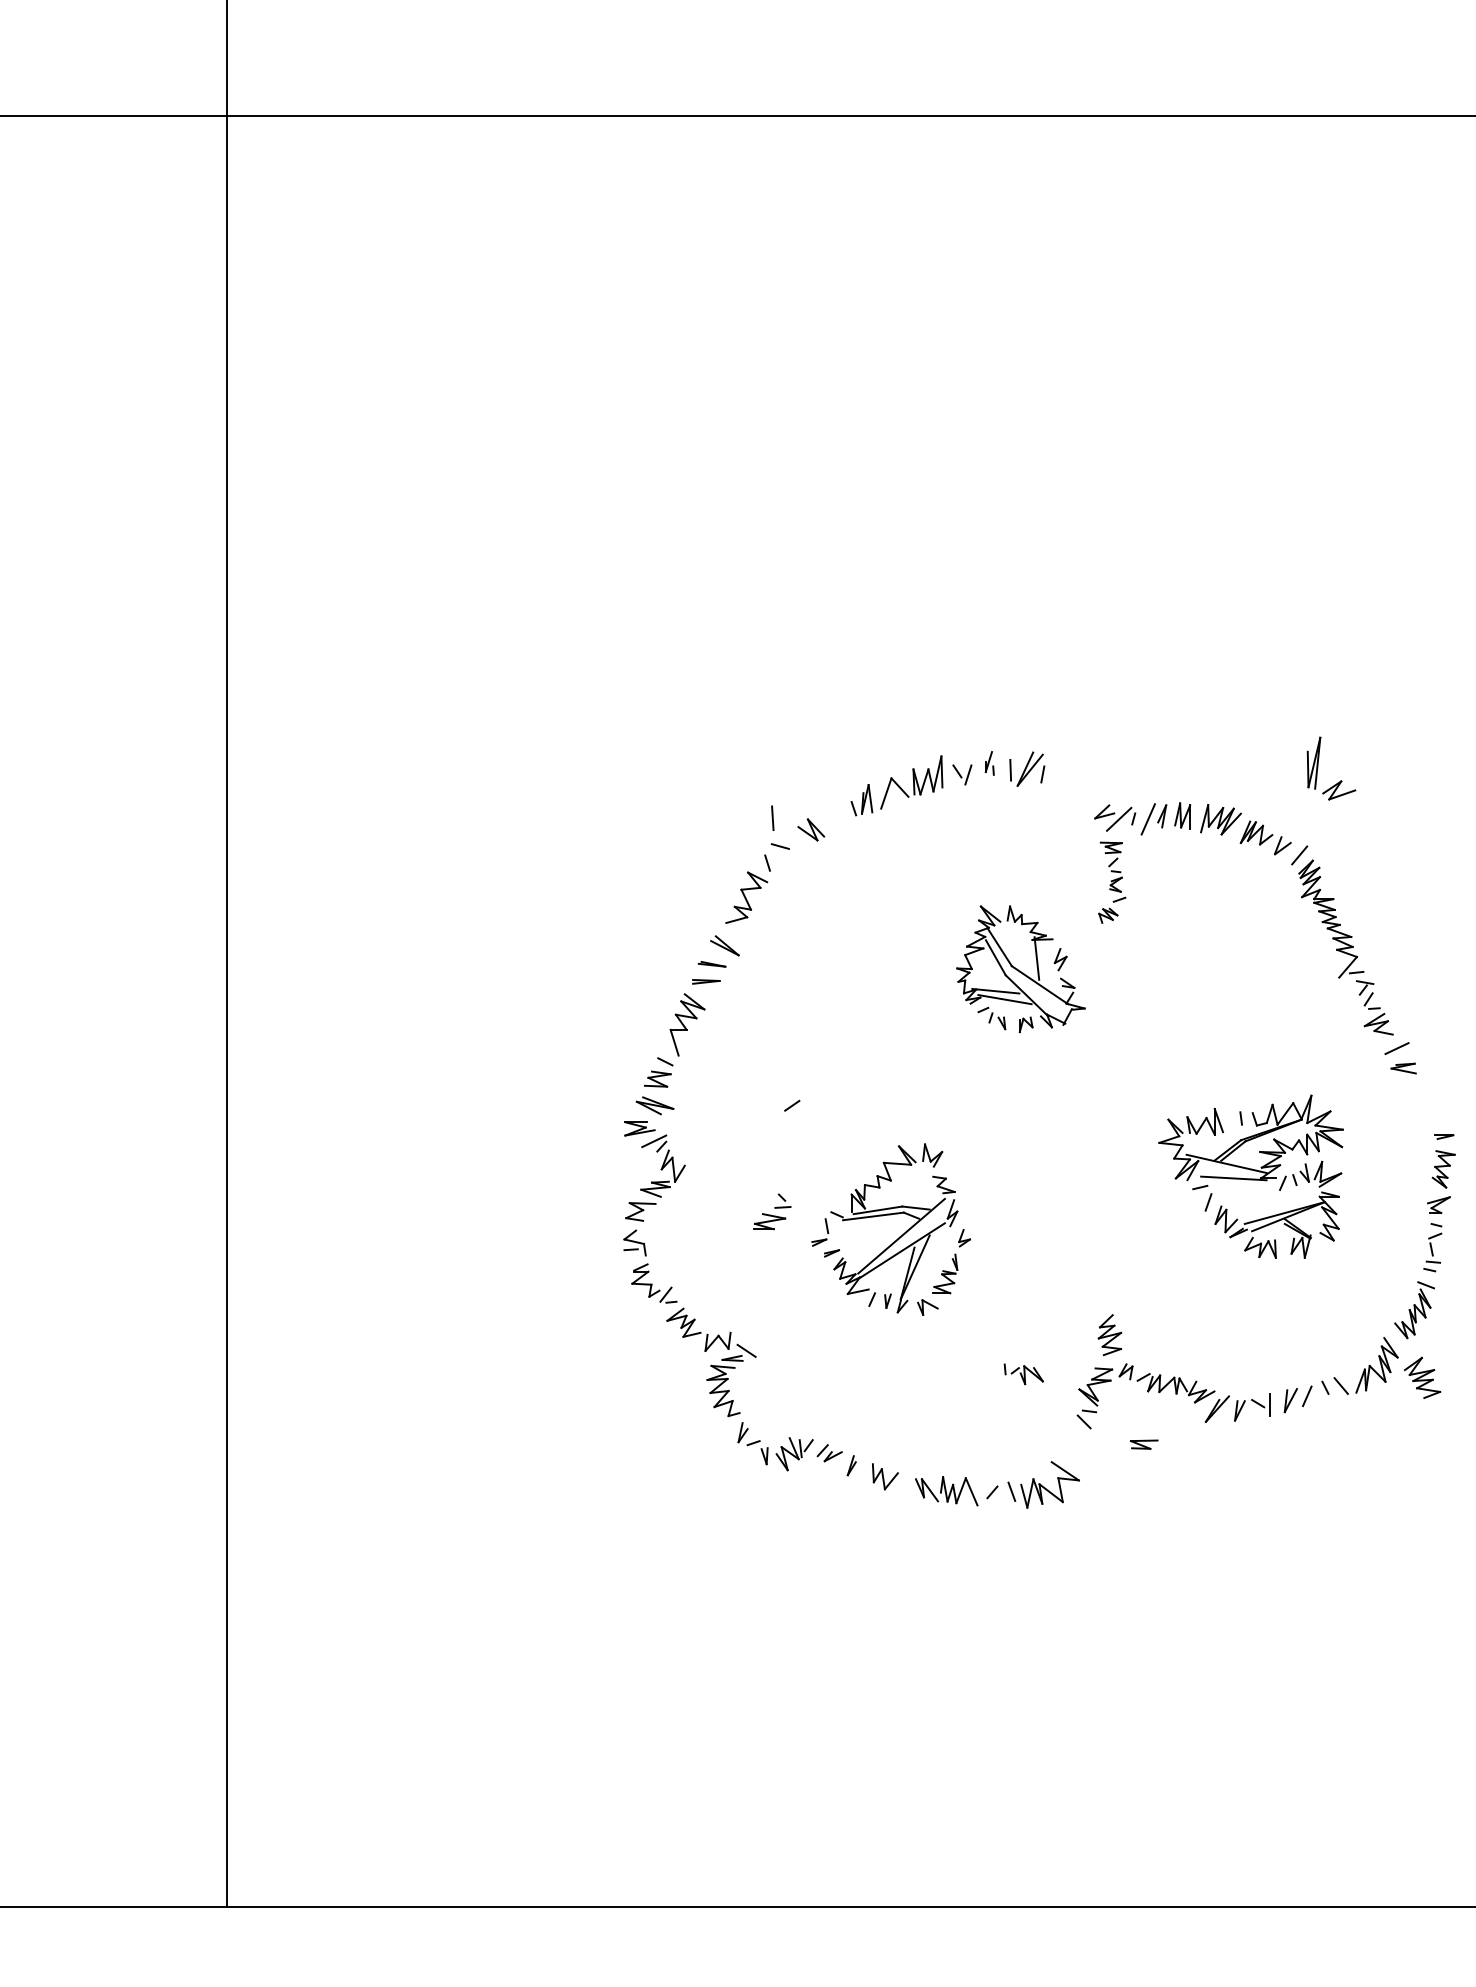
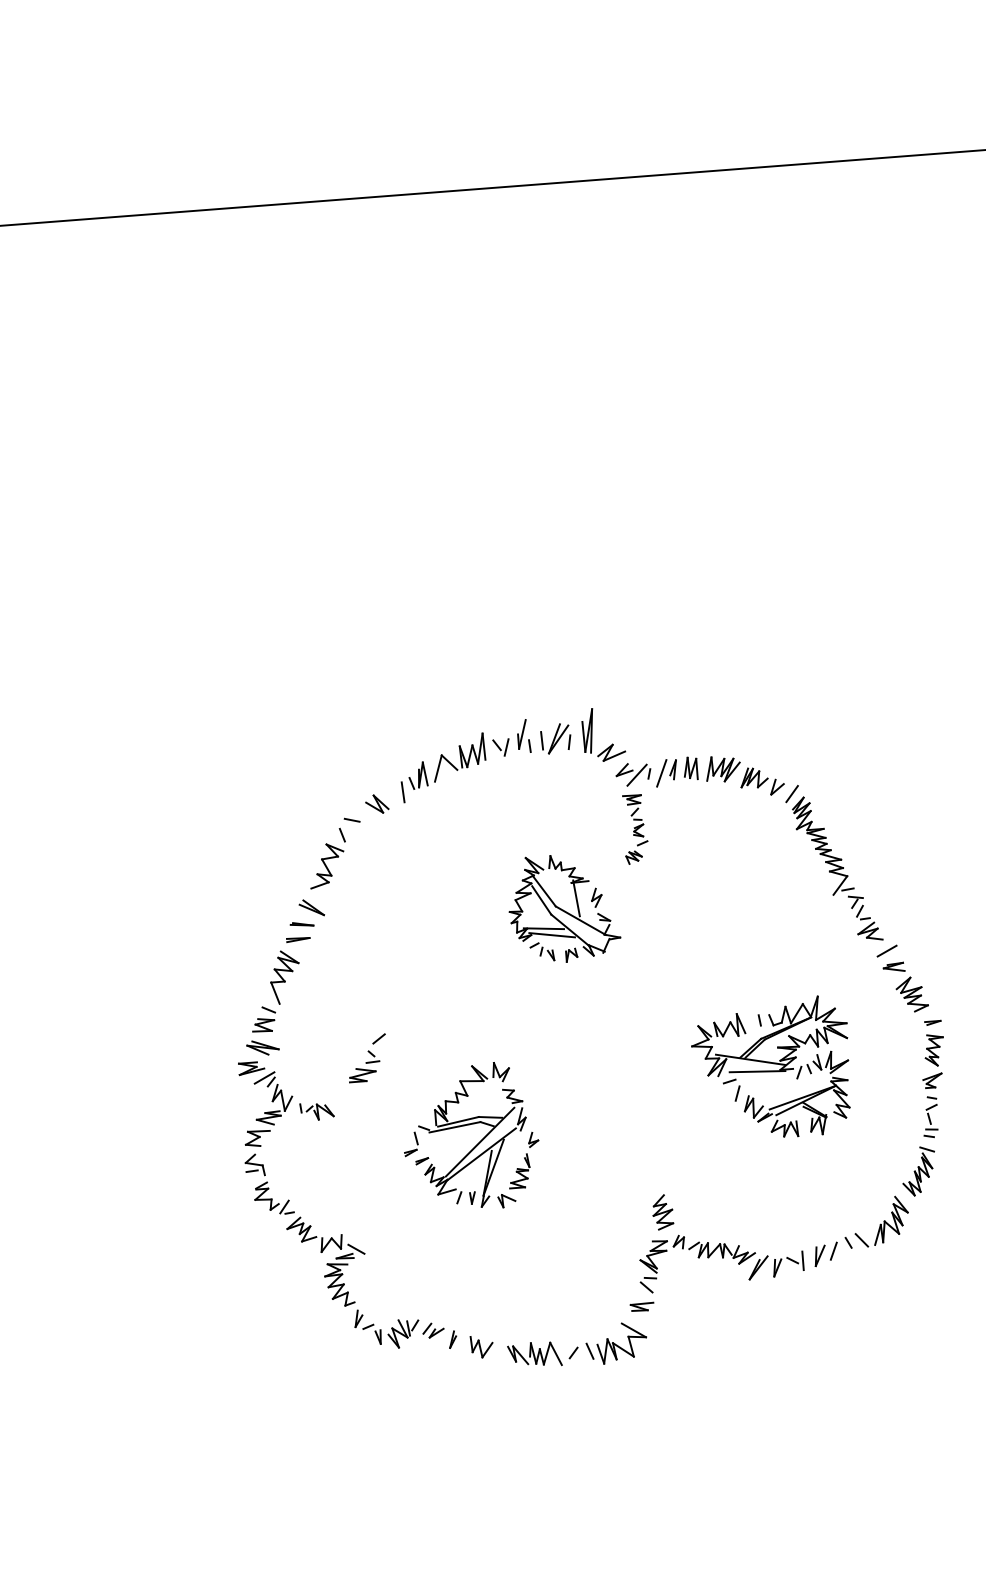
part: (989, 763) -> (523, 736), size x1.67
part: (1318, 768) -> (592, 735), moved
line: (772, 817) -> (402, 791), moved
part: (772, 1211) -> (364, 1066), moved
part: (1023, 1374) -> (316, 1111), moved
part: (1422, 1377) -> (912, 994), moved
part: (1143, 1444) -> (641, 1307), moved

